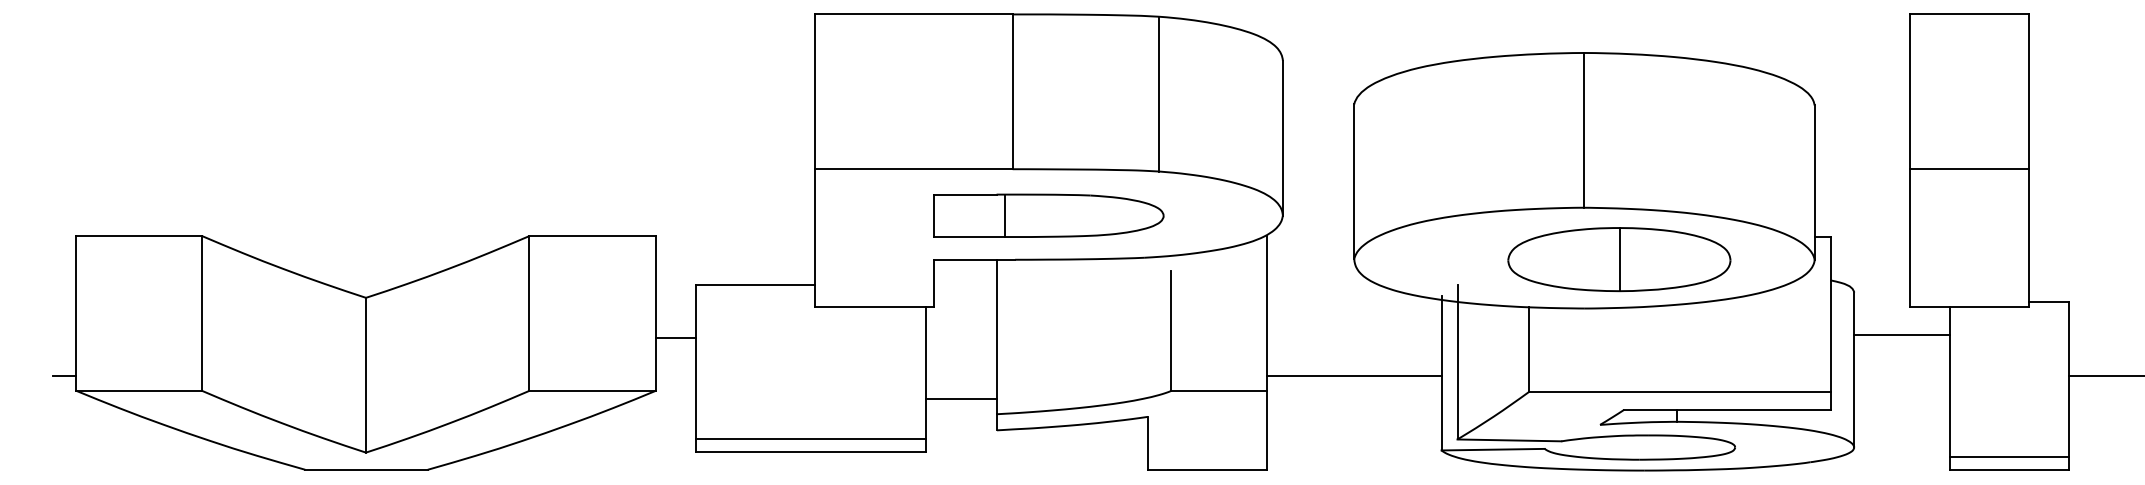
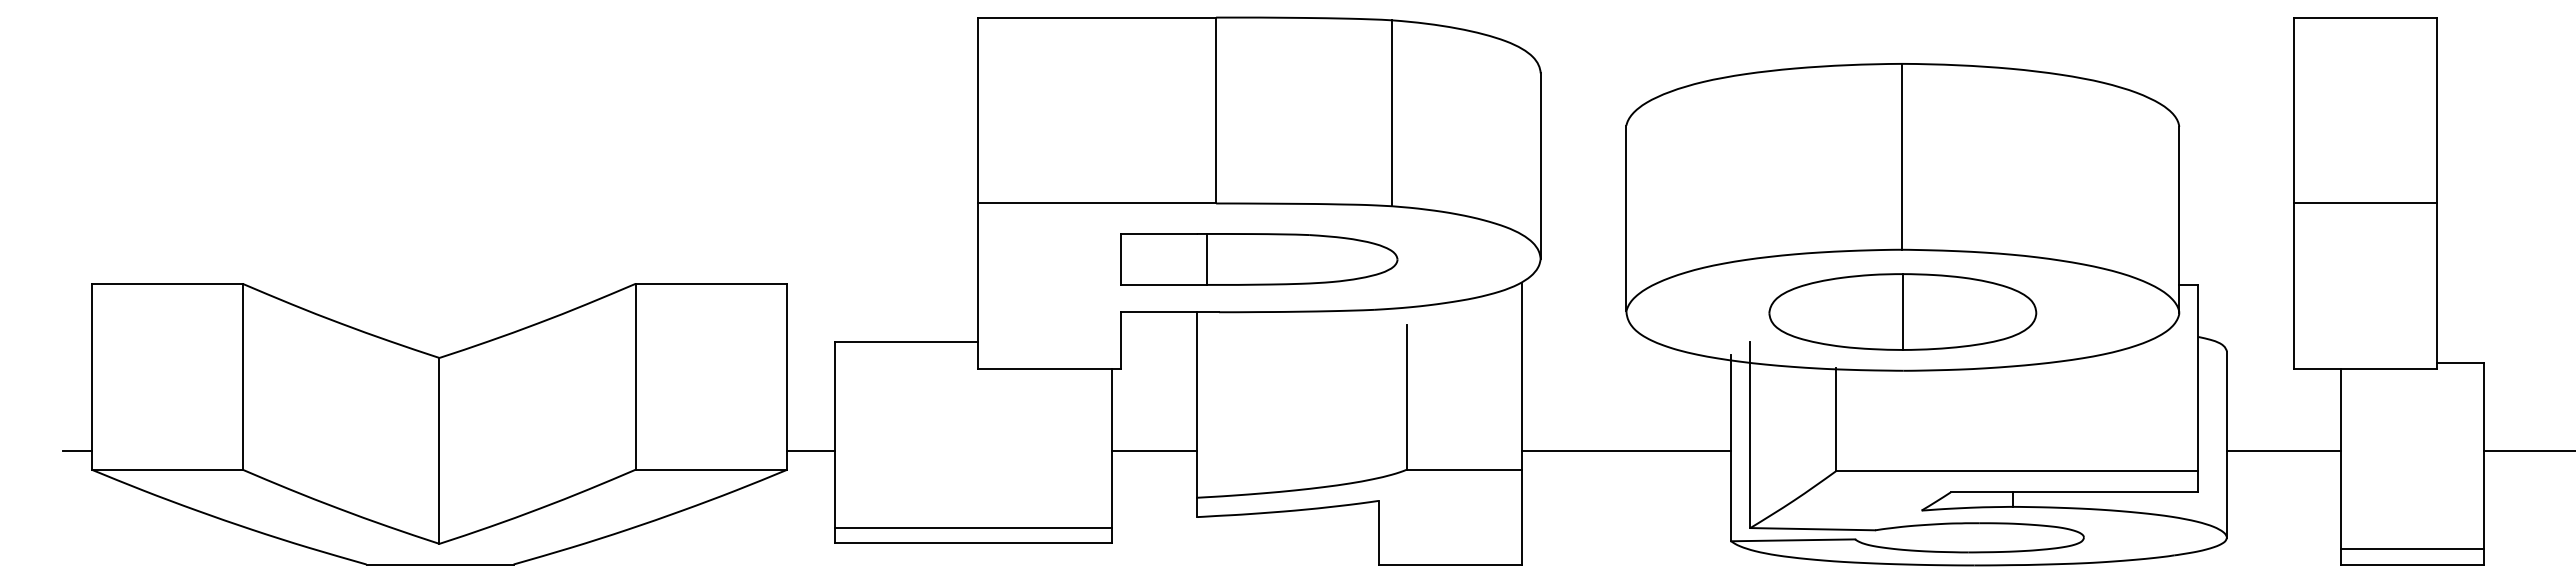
part: (1619, 259) -> (1902, 311), moved
line: (1902, 334) -> (2284, 451), moved
line: (675, 338) -> (811, 451), moved
line: (961, 399) -> (1154, 451), moved

